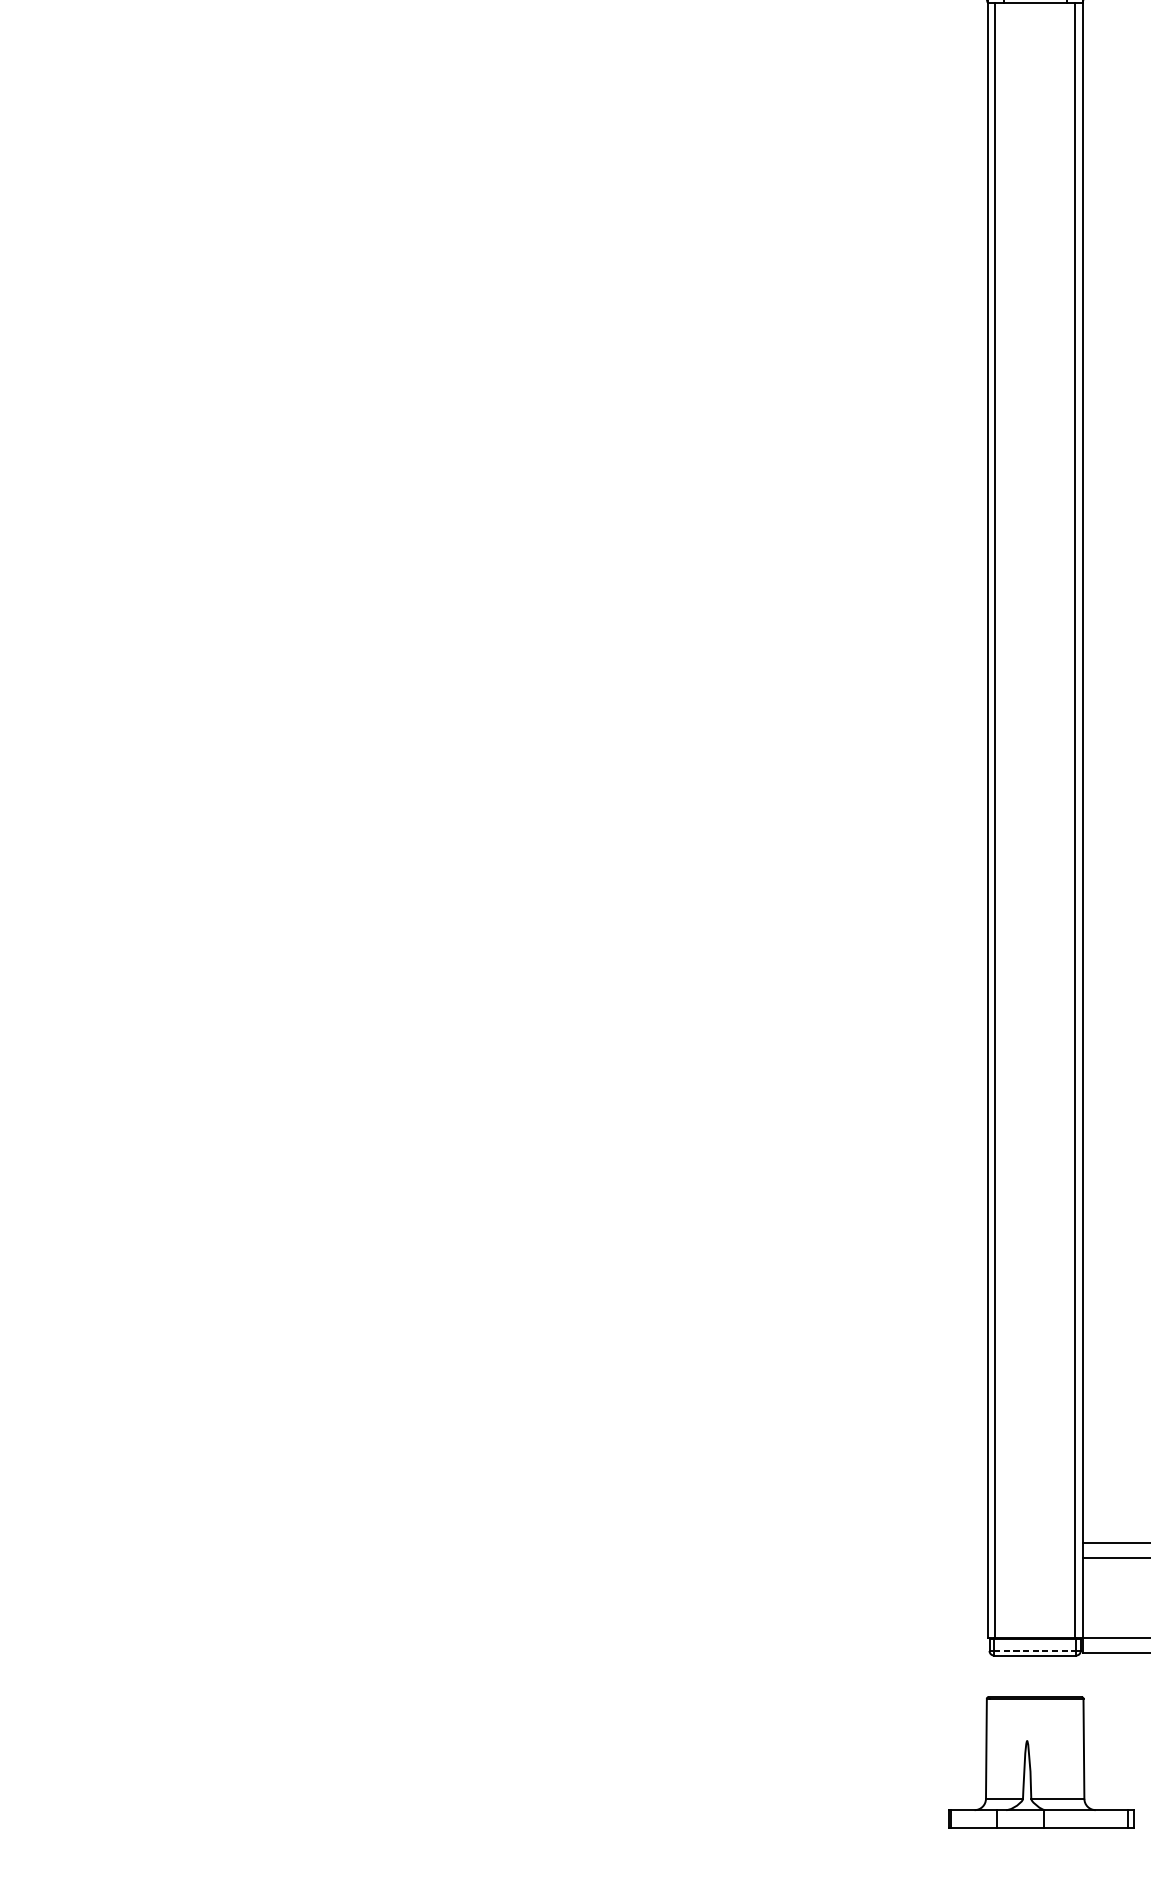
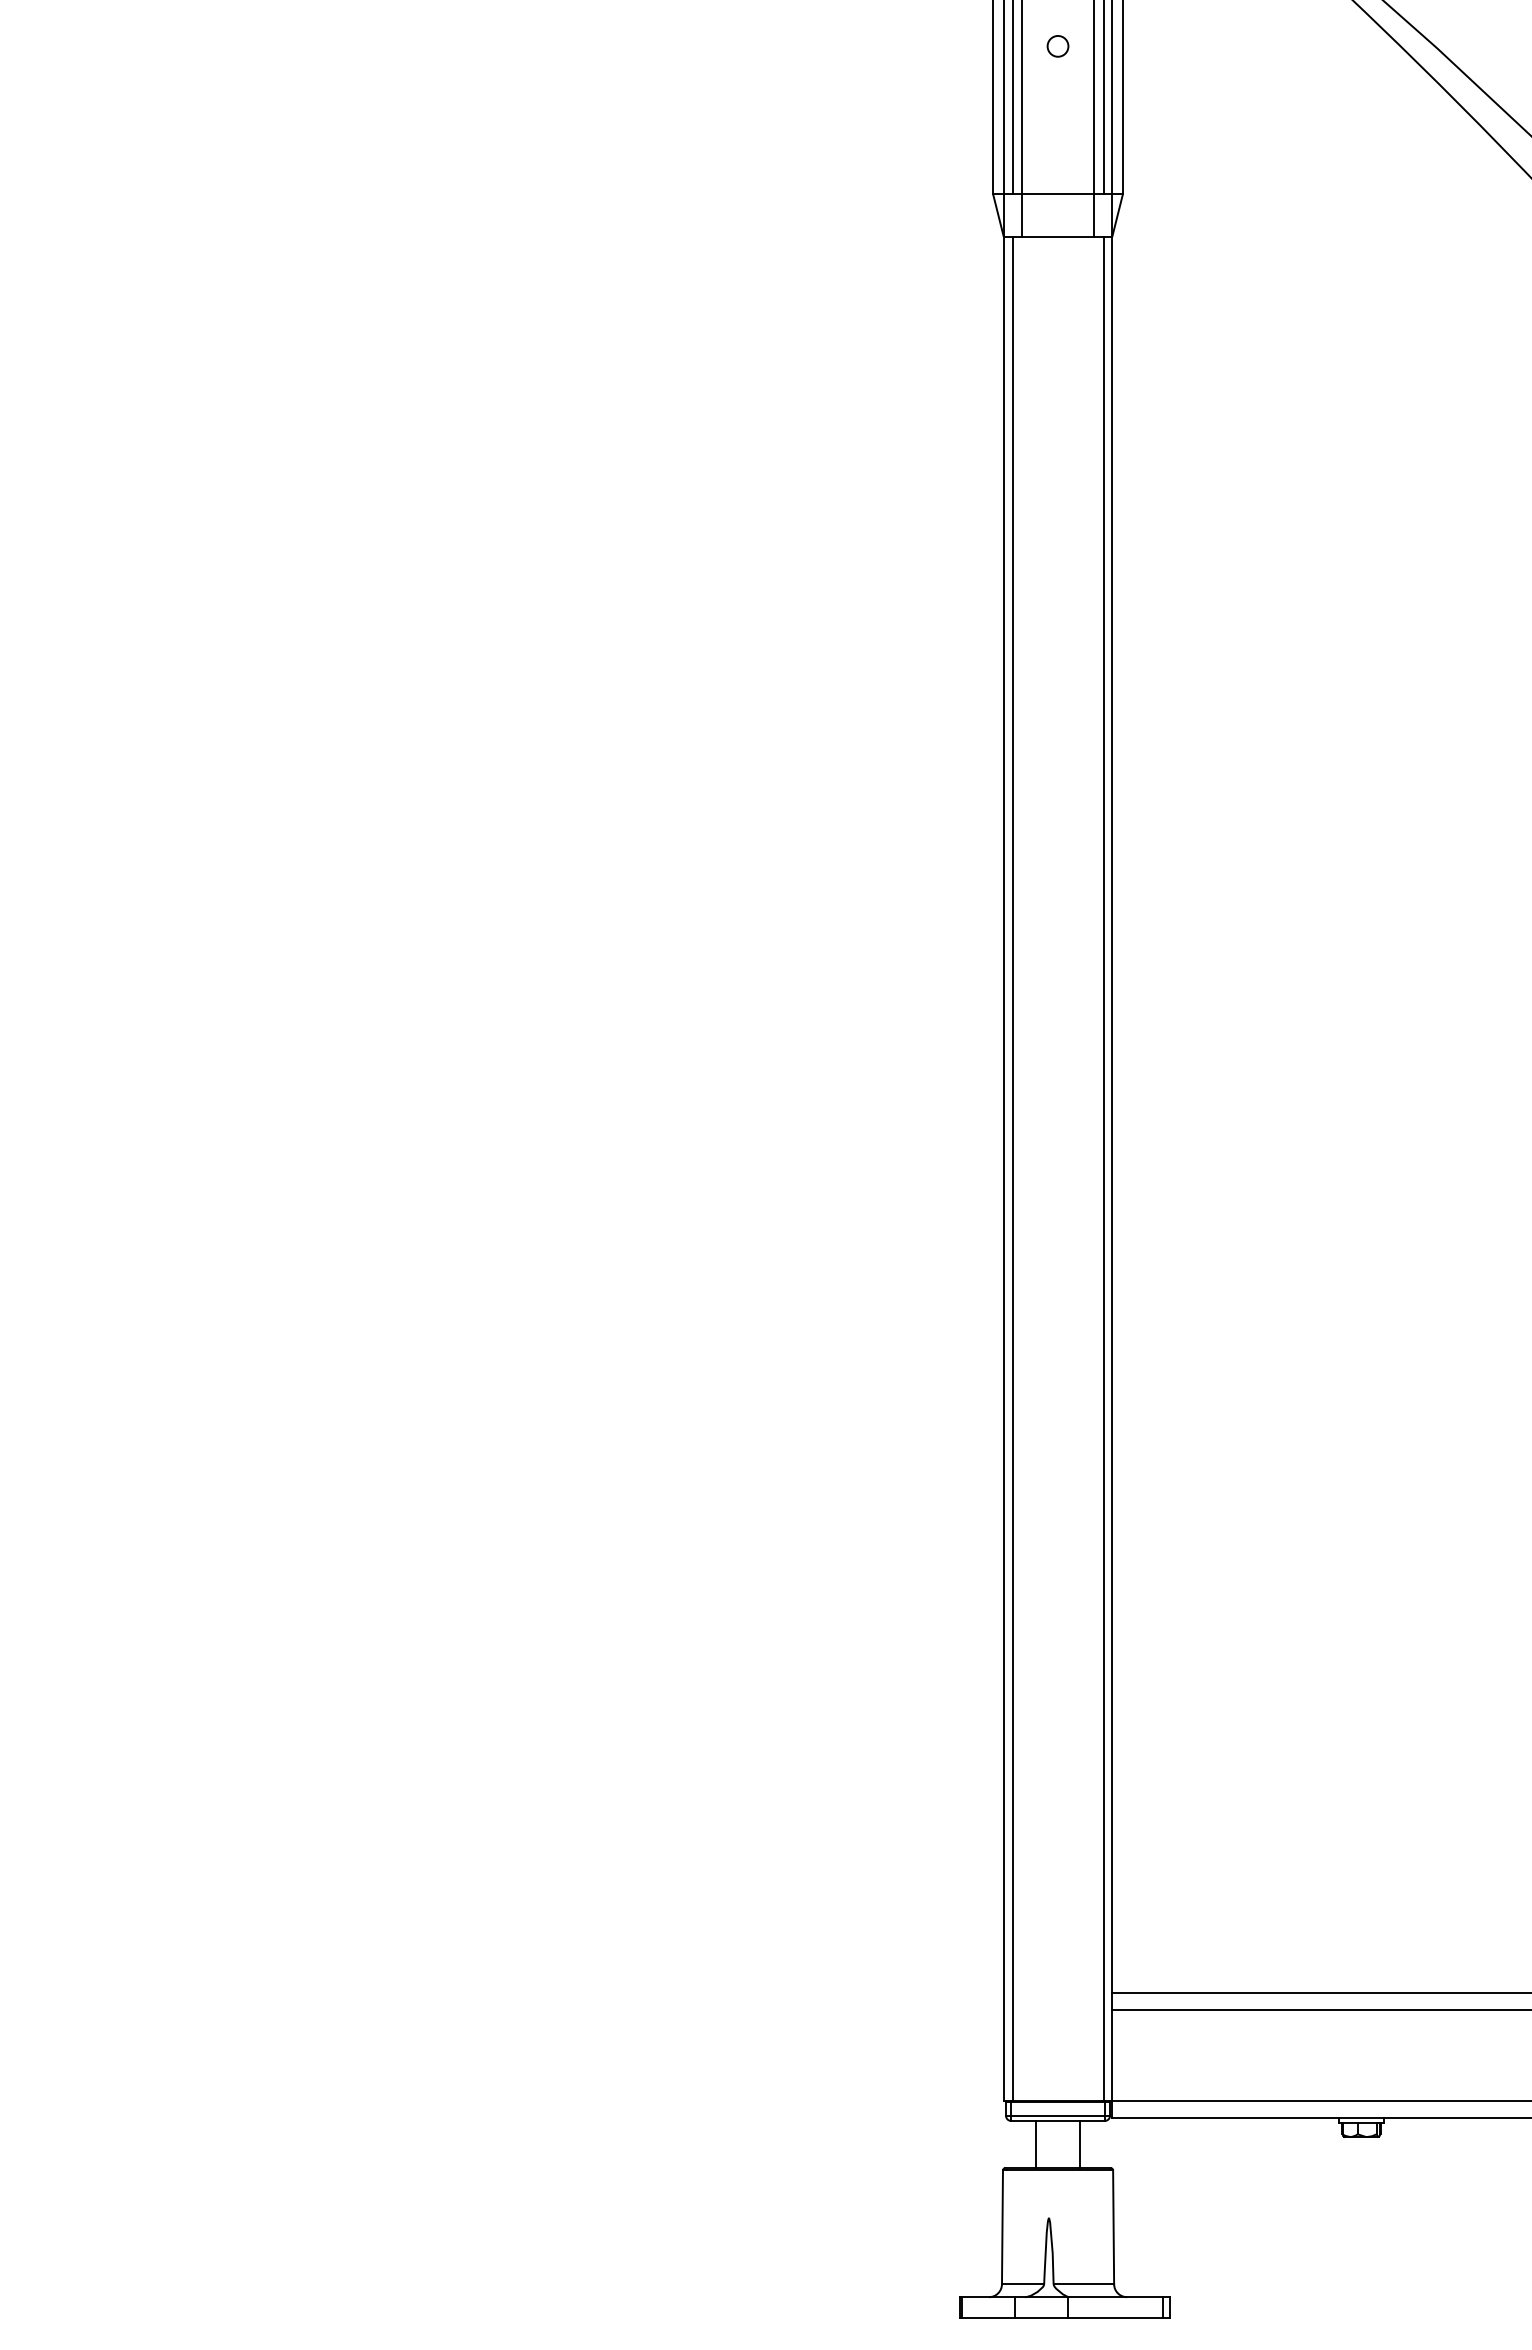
line: (1035, 1650) -> (1058, 2115), dashed -> solid
line: (1016, 1676) -> (1036, 2144), added
line: (1053, 1676) -> (1079, 2144), added

